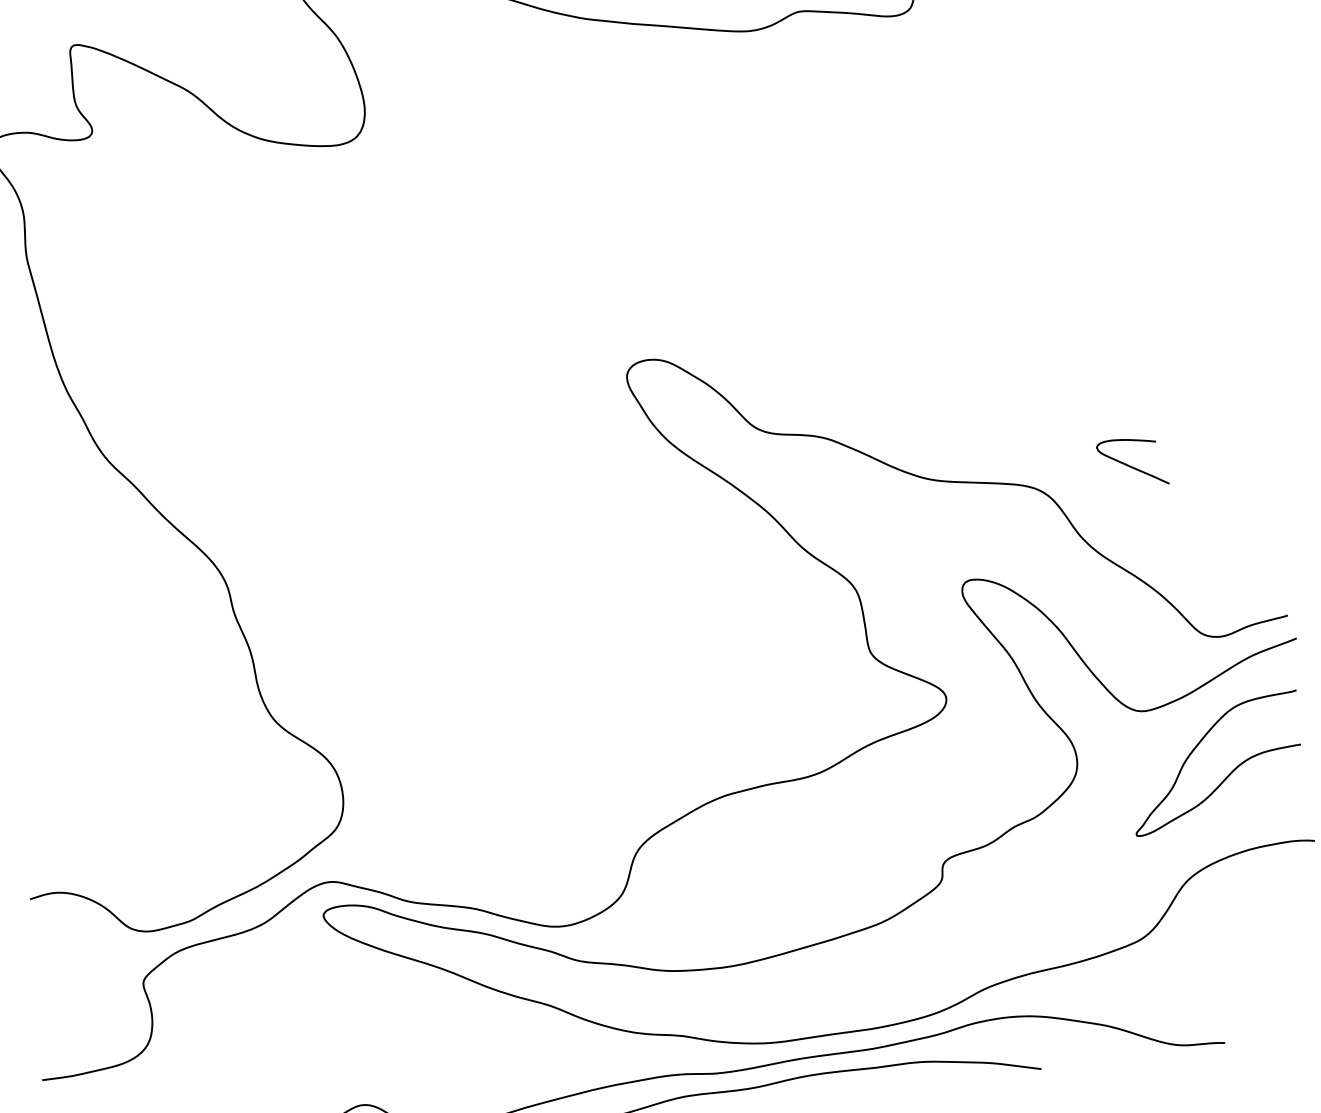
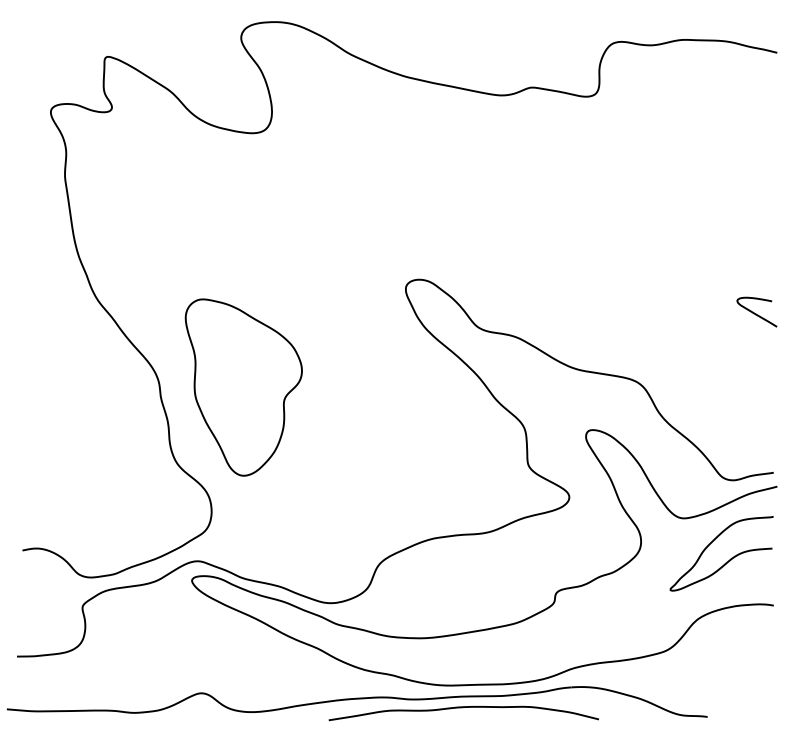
curve: (1131, 465) -> (756, 313), moved
part: (371, 578) -> (243, 387), added

